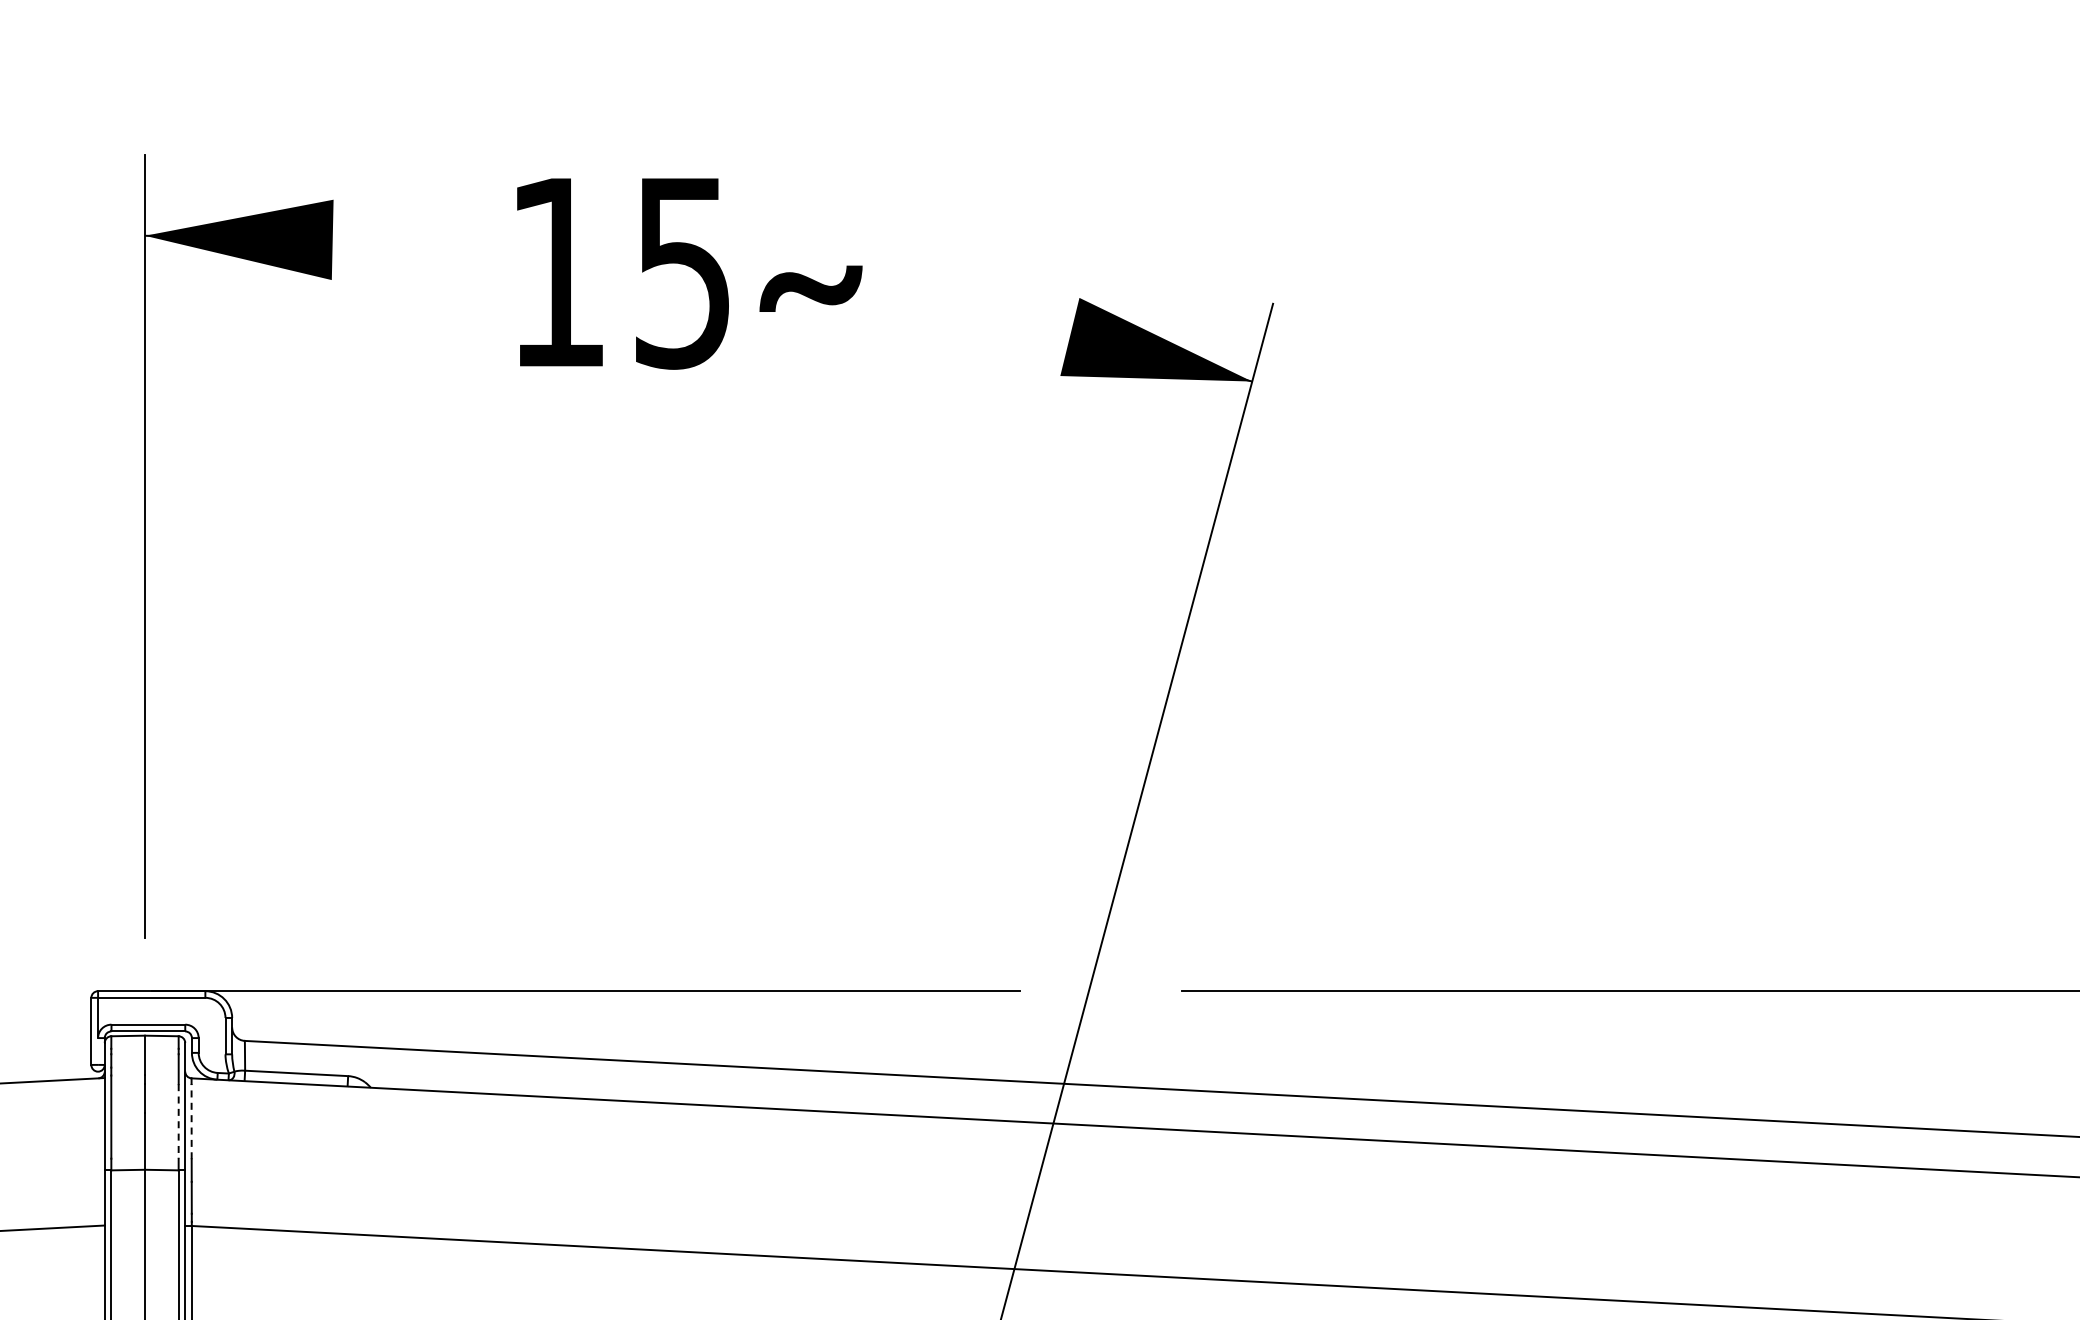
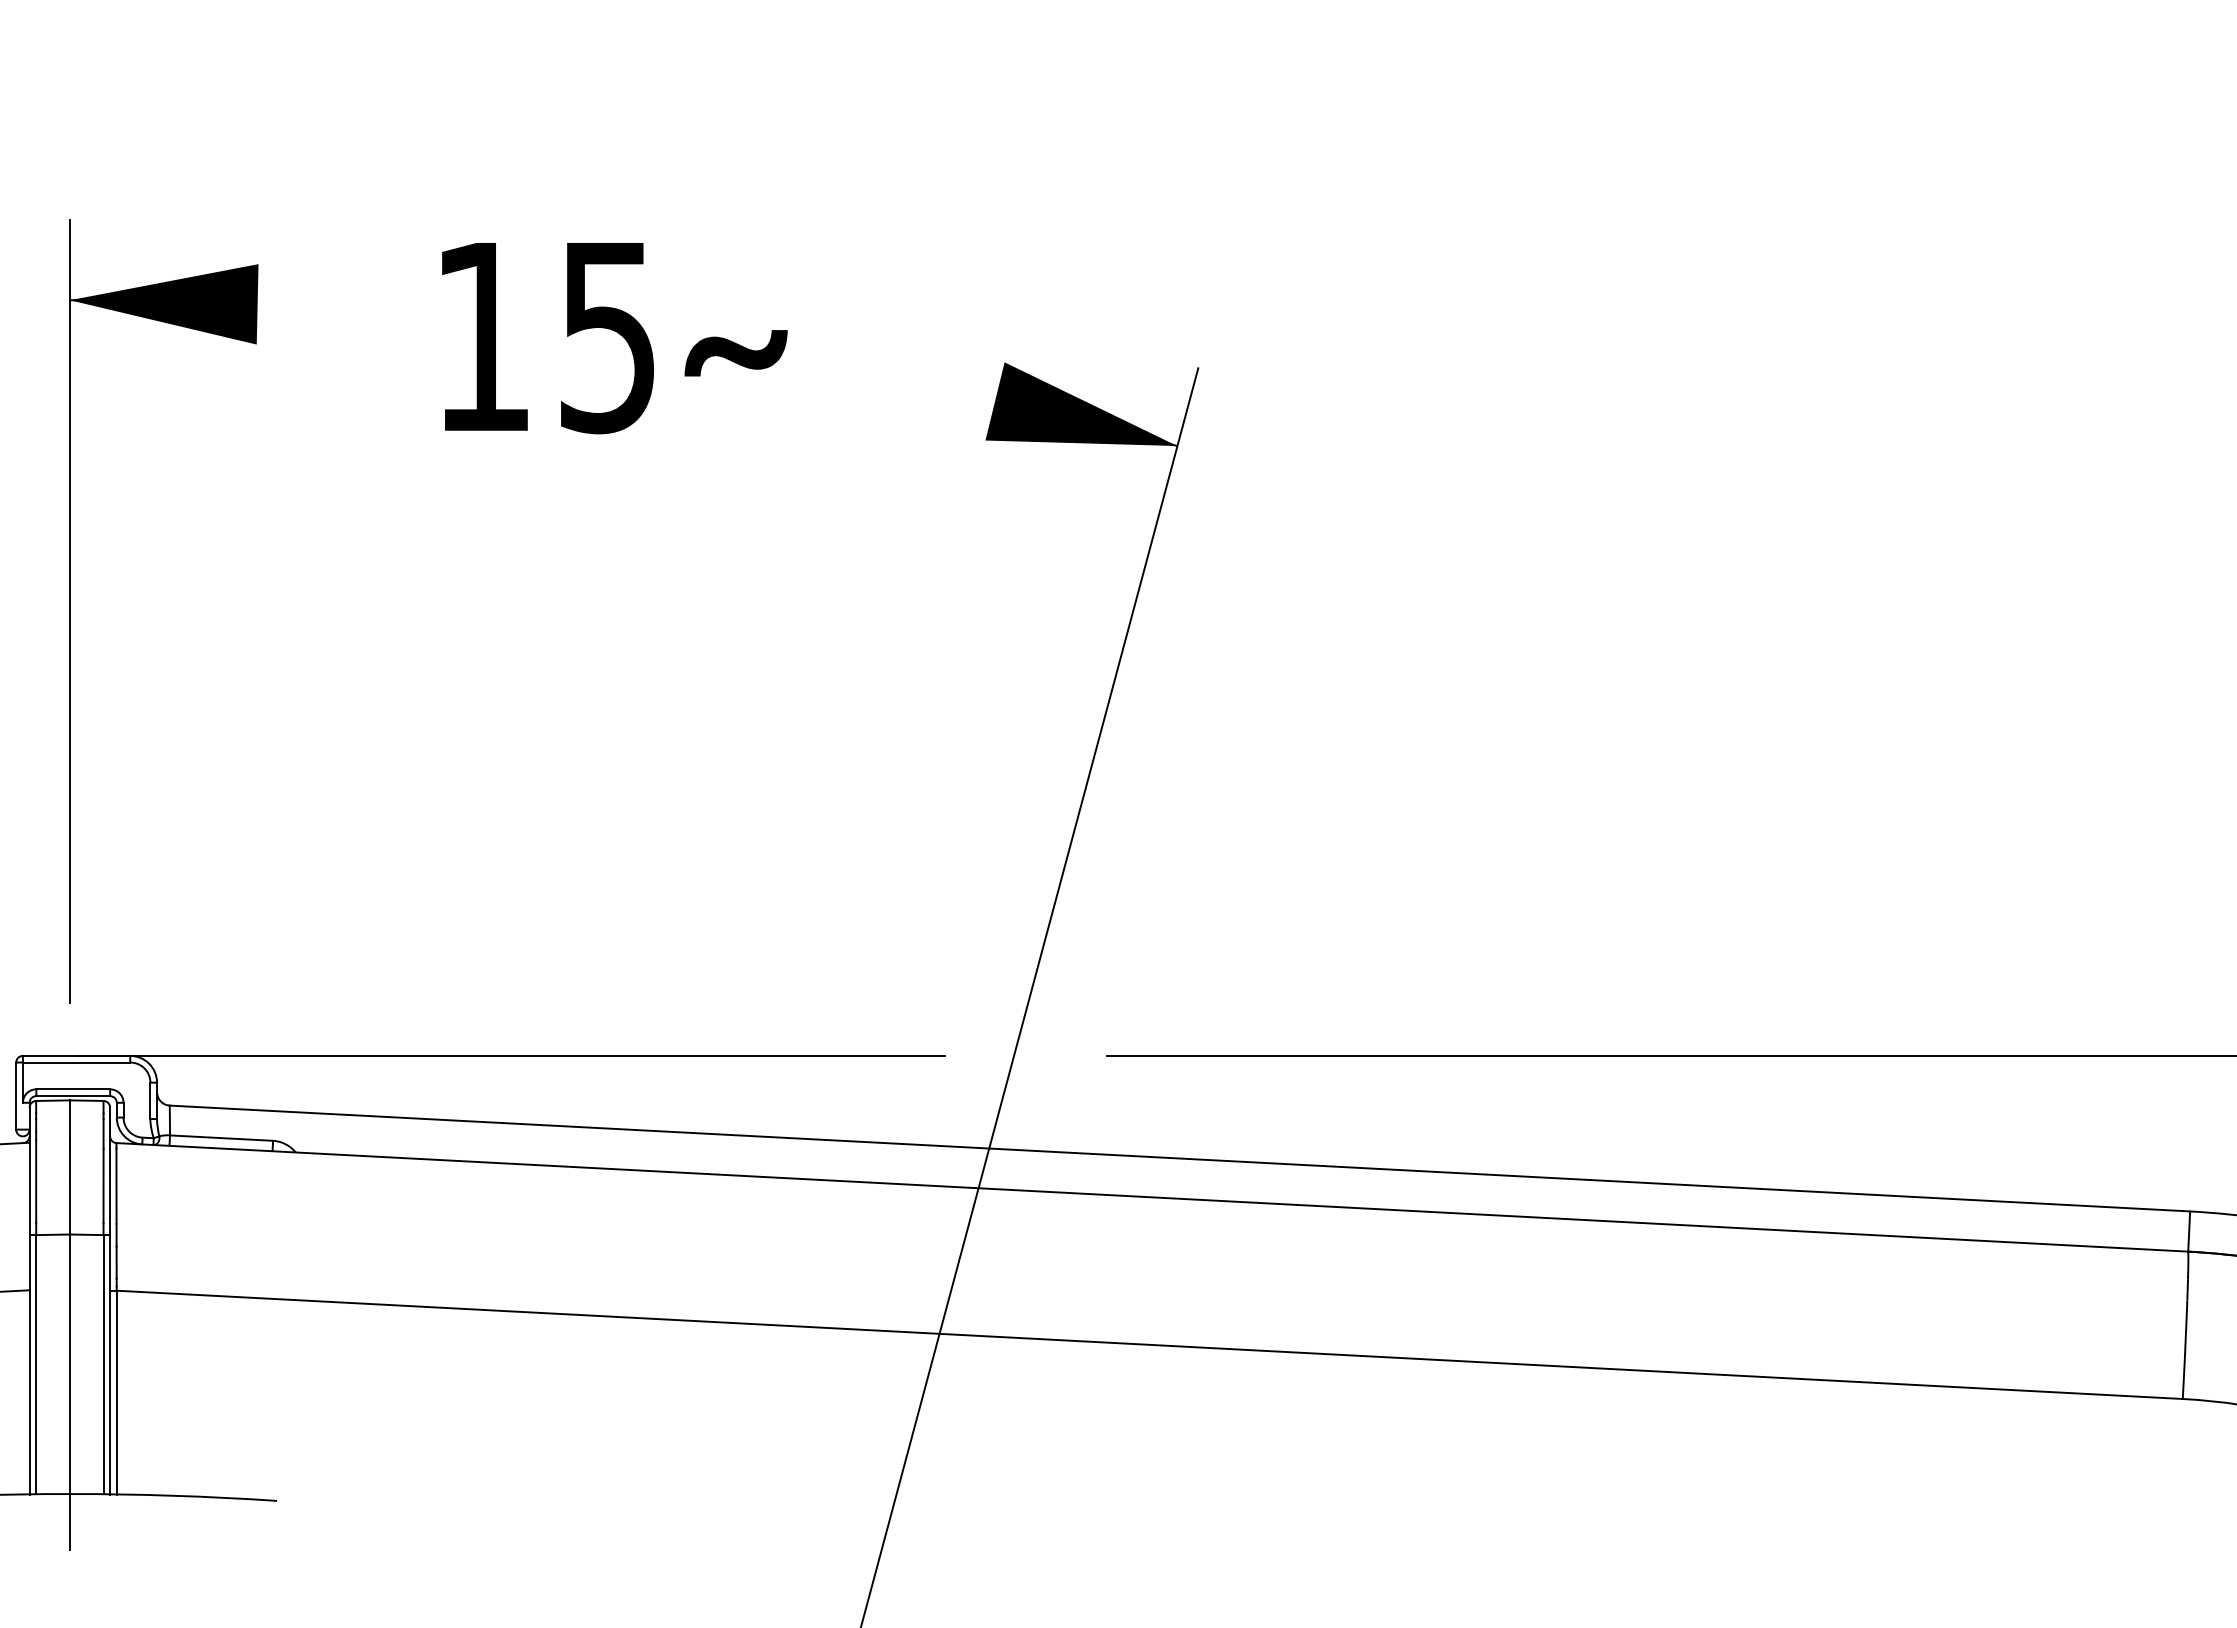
line: (178, 1121) -> (103, 1186), dashed -> solid
line: (191, 1121) -> (116, 1186), dashed -> solid

